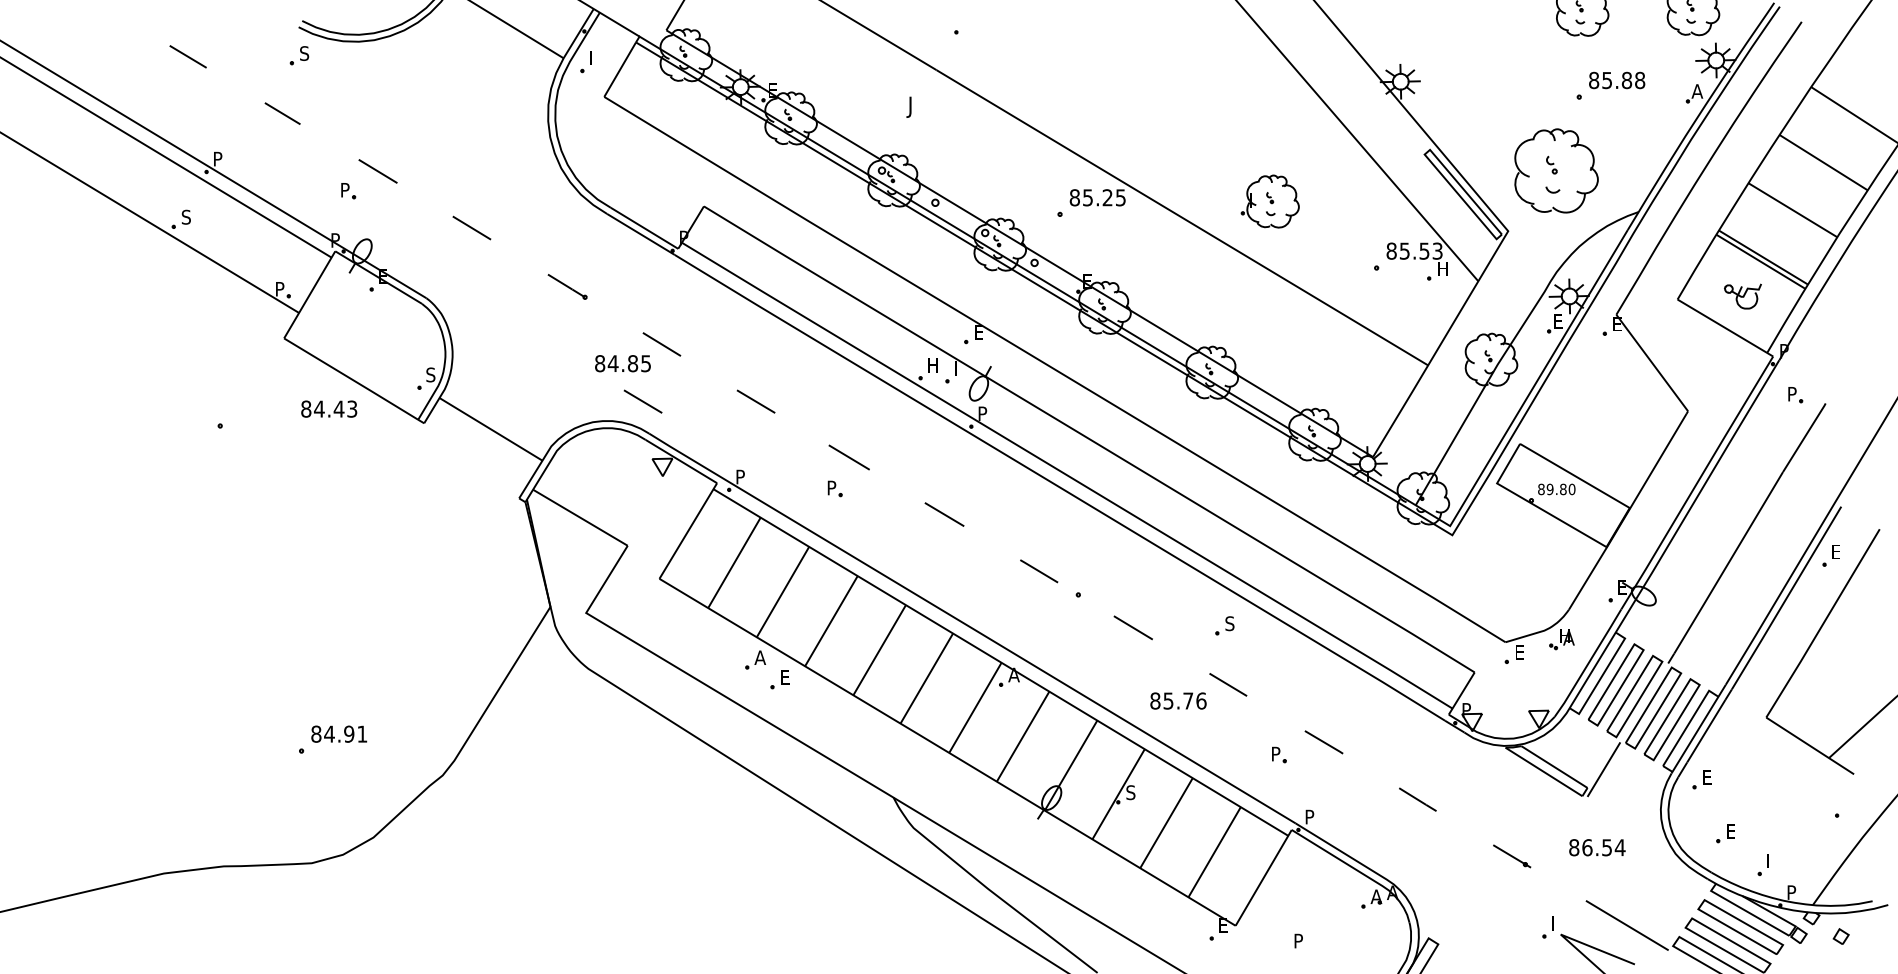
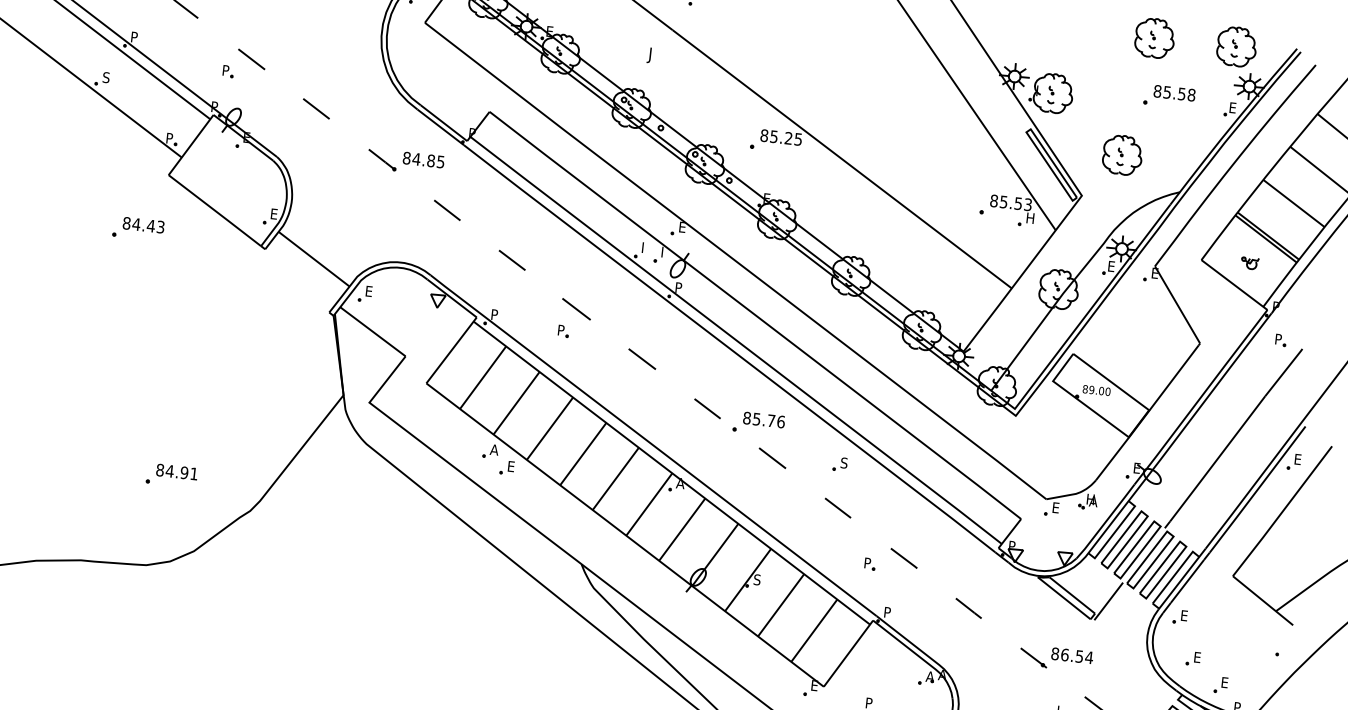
text: (1626, 80) -> (1181, 94), 85.88 -> 85.58
text: (1697, 91) -> (1233, 107), A -> E
part: (1556, 170) -> (1122, 154), size x0.62
part: (1269, 201) -> (1050, 93), moved
part: (1742, 296) -> (1249, 263), size x0.62
text: (622, 363) -> (423, 159), moved
text: (933, 365) -> (646, 248), H -> I
text: (430, 374) -> (273, 213), S -> E
line: (642, 401) -> (428, 250), removed
text: (329, 408) -> (144, 224), moved
part: (564, 468) -> (365, 294), added
text: (1563, 489) -> (1101, 391), 89.80 -> 89.00
text: (1178, 700) -> (764, 419), moved
text: (1597, 847) -> (1072, 655), moved
text: (1772, 860) -> (1225, 682), I -> E

